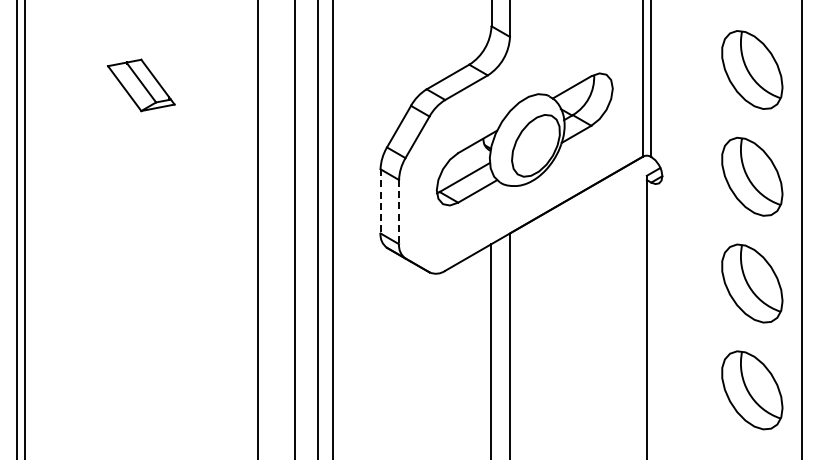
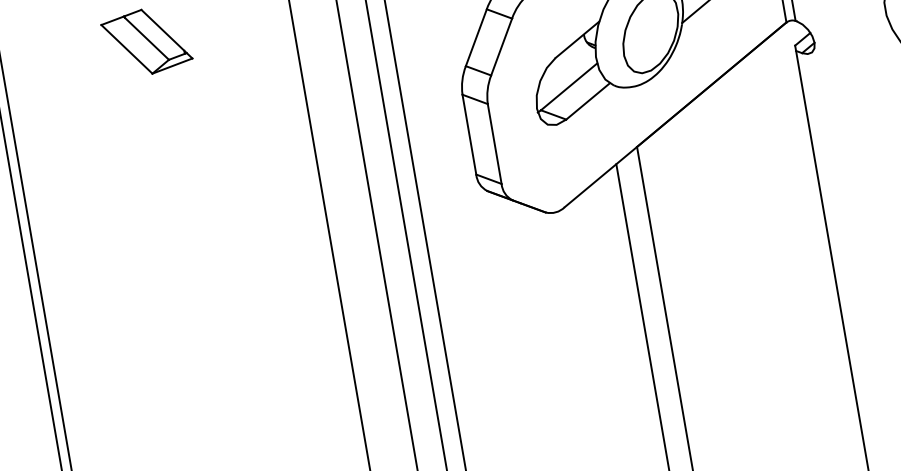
line: (380, 201) -> (469, 134), dashed -> solid
line: (399, 212) -> (495, 144), dashed -> solid

